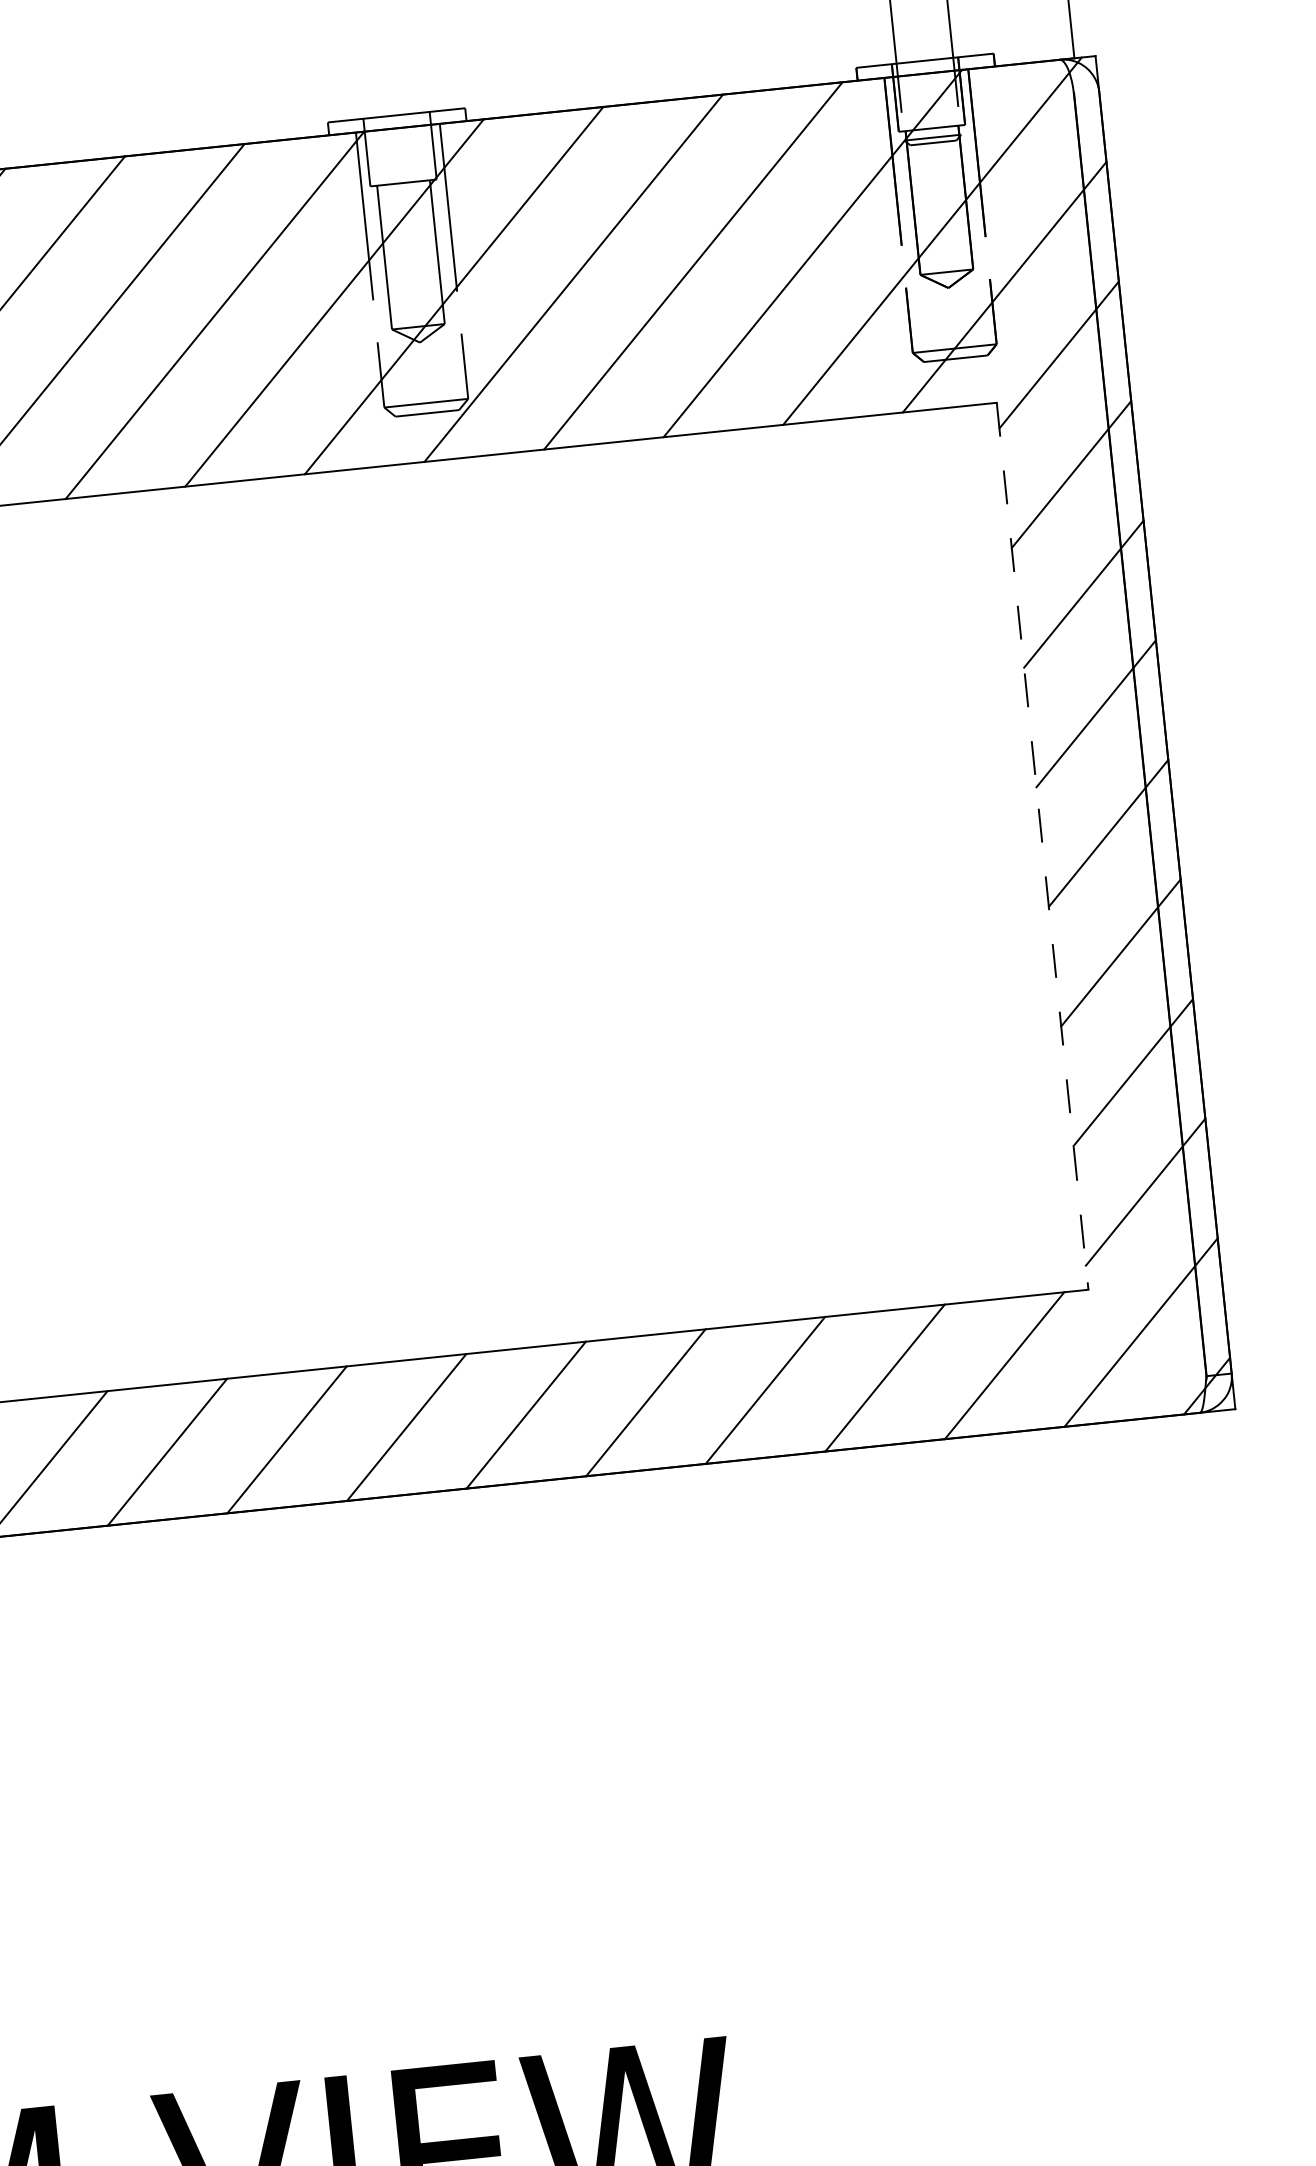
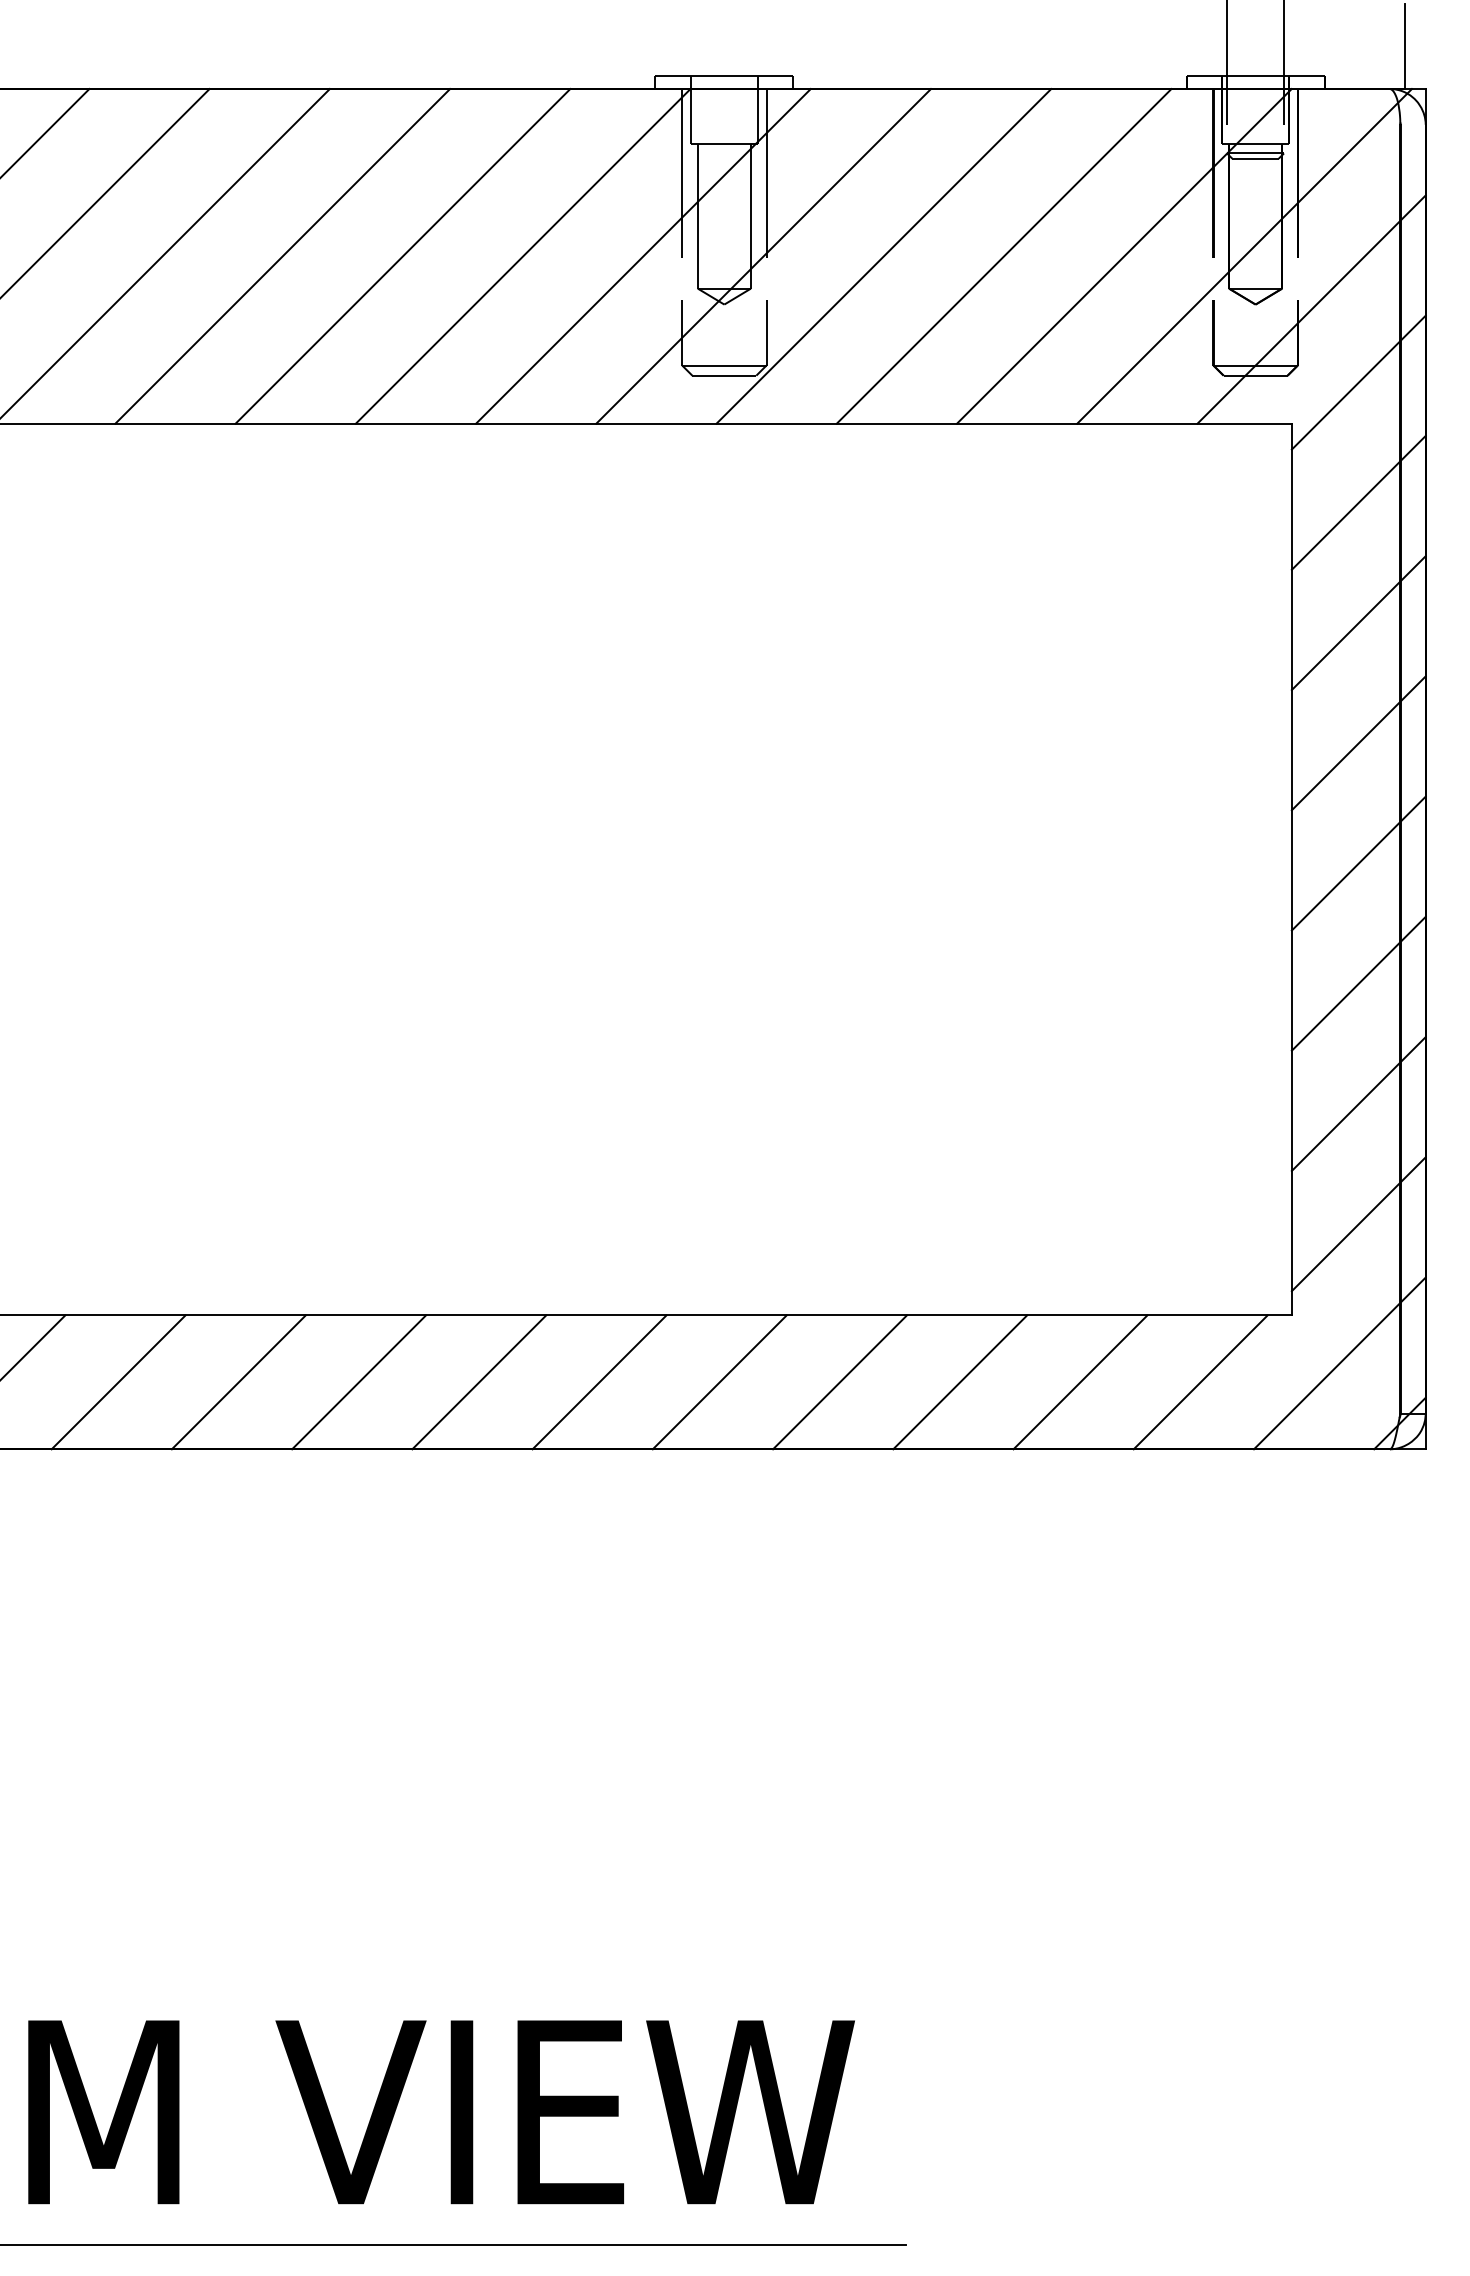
line: (1042, 846) -> (1291, 869), dashed -> solid

